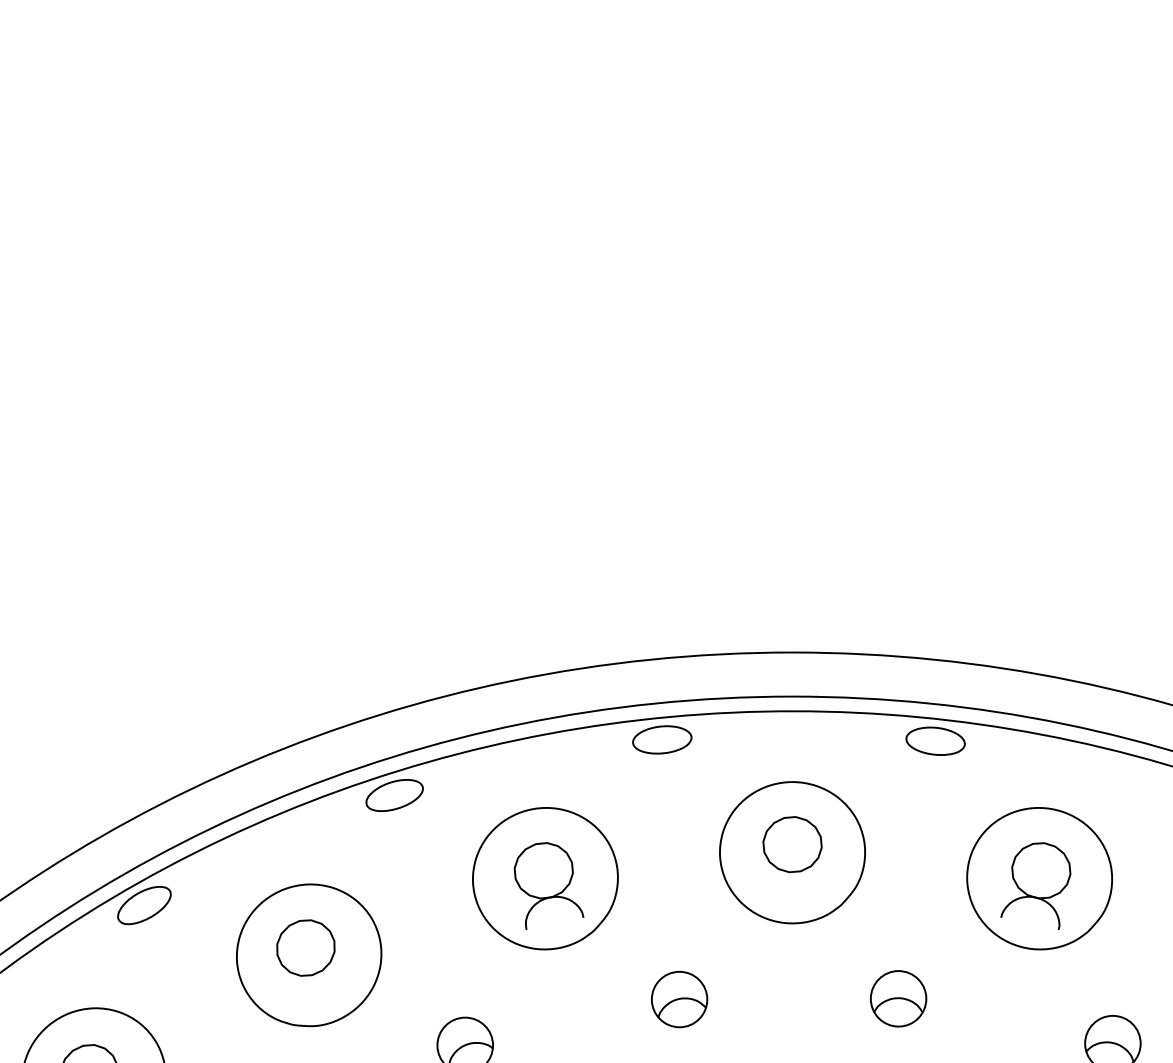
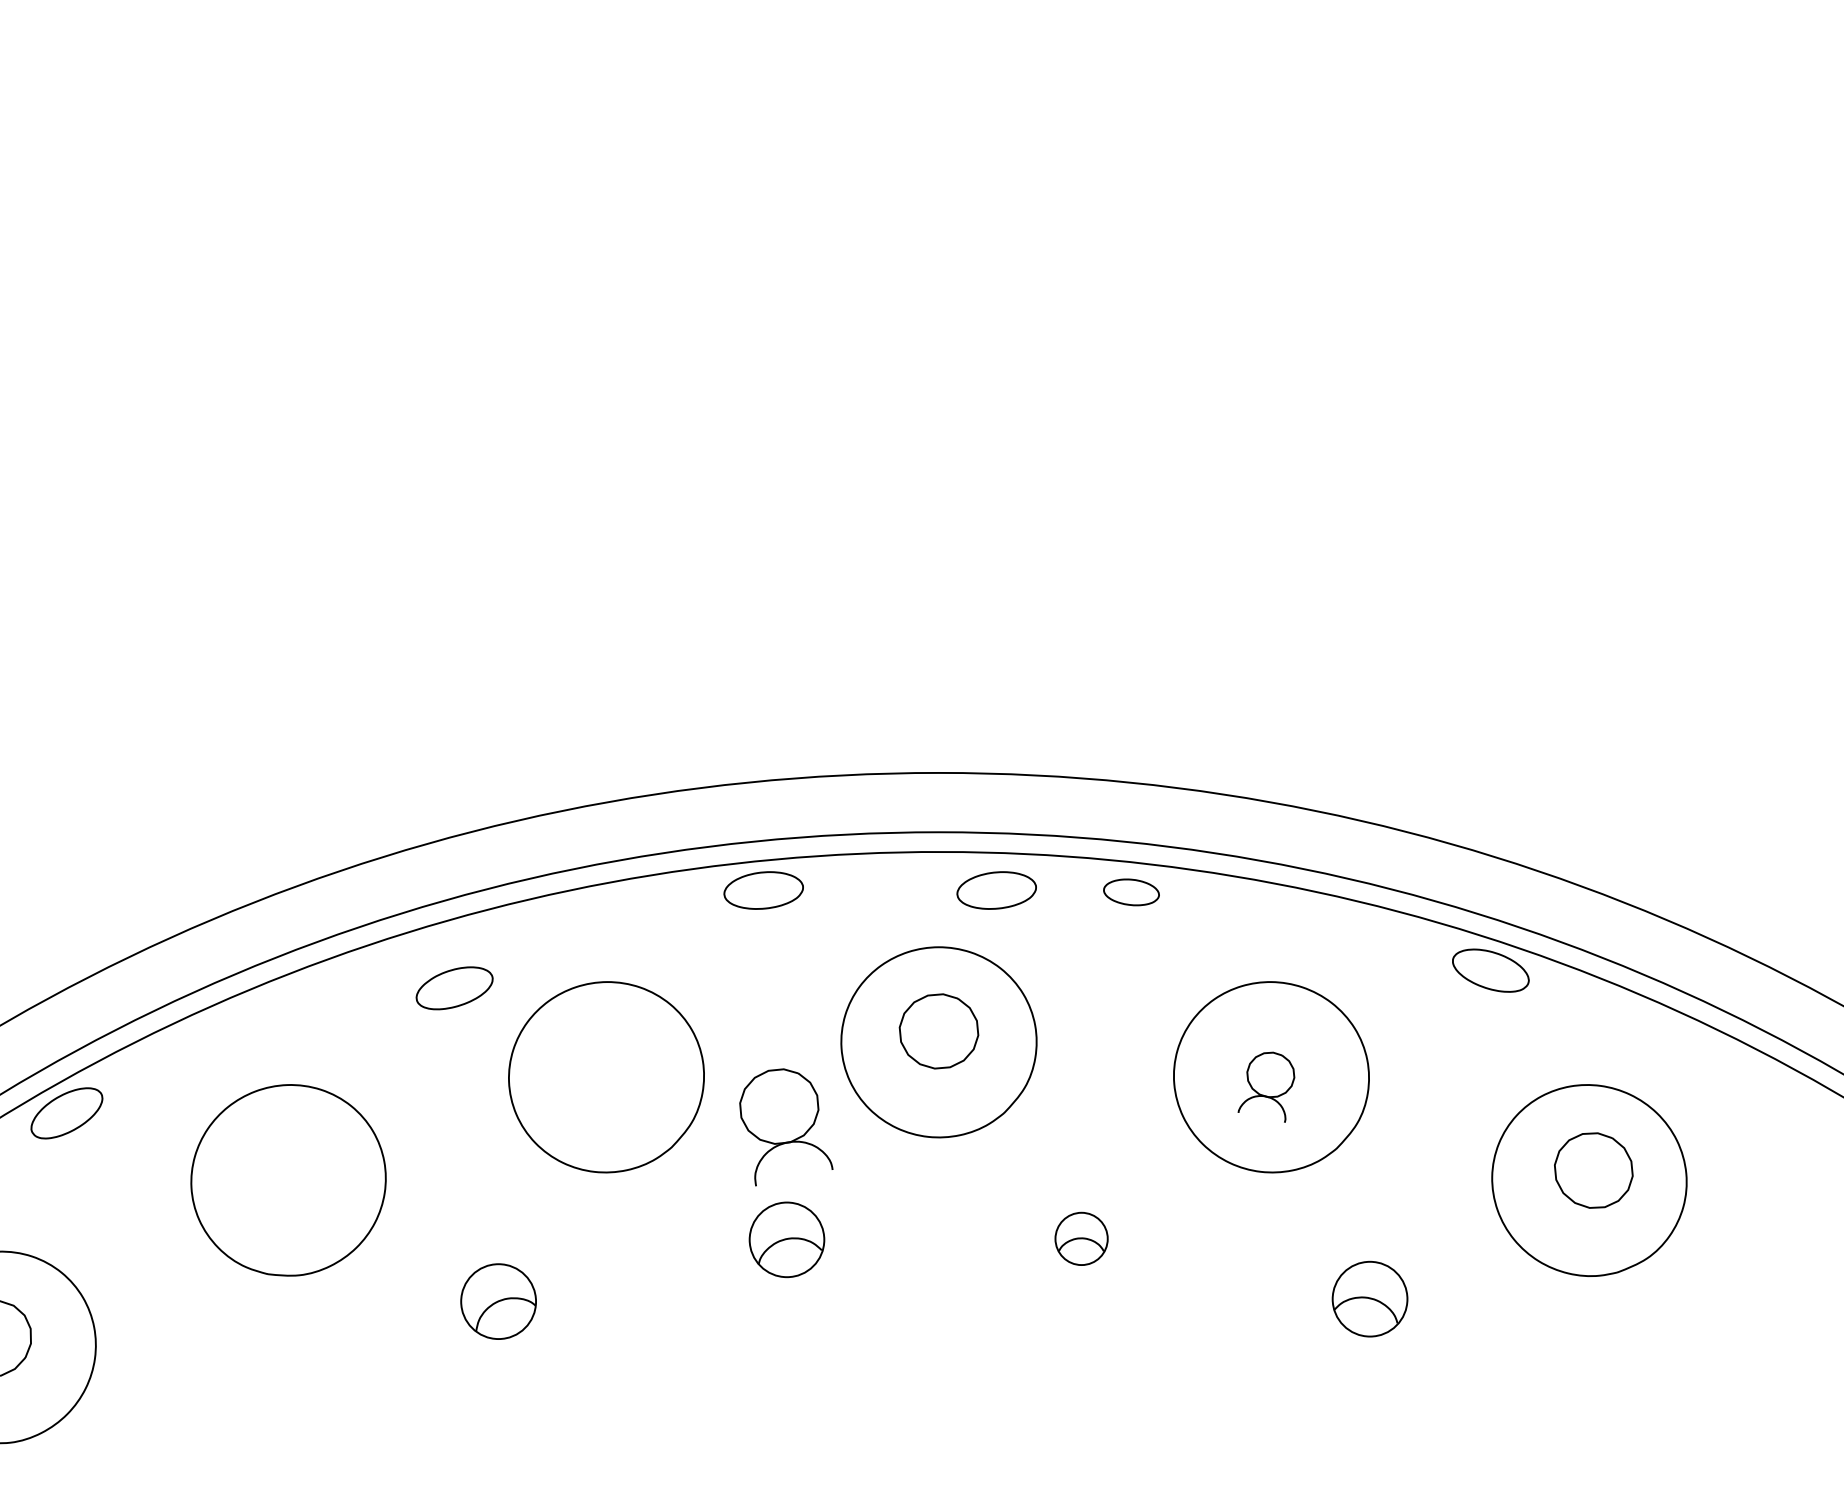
part: (835, 739) -> (996, 890), added
part: (935, 741) -> (1131, 892), size x0.7
part: (394, 795) -> (454, 988), moved
part: (549, 886) -> (786, 1127), moved
part: (1035, 886) -> (1266, 1087), size x0.6
part: (305, 947) -> (283, 1170), removed
part: (898, 998) -> (1081, 1238), size x0.7

